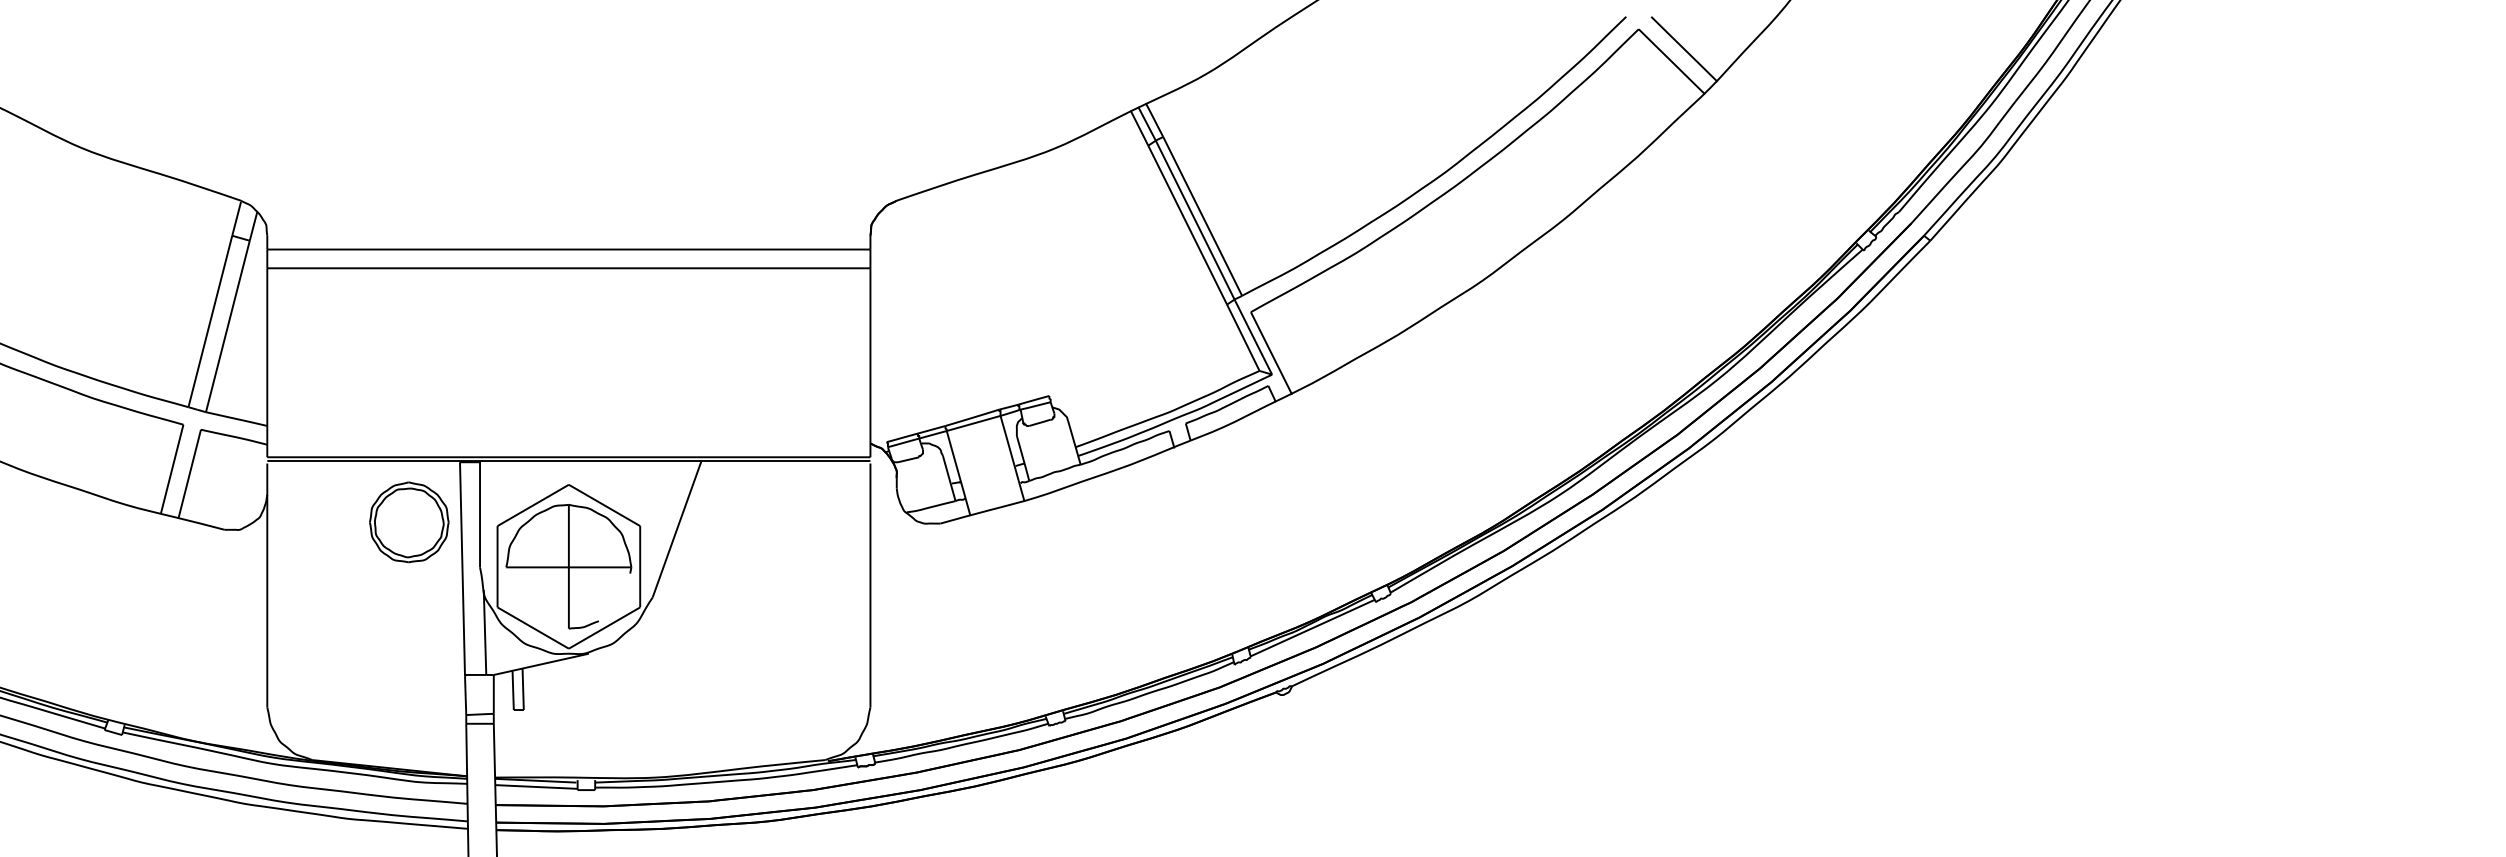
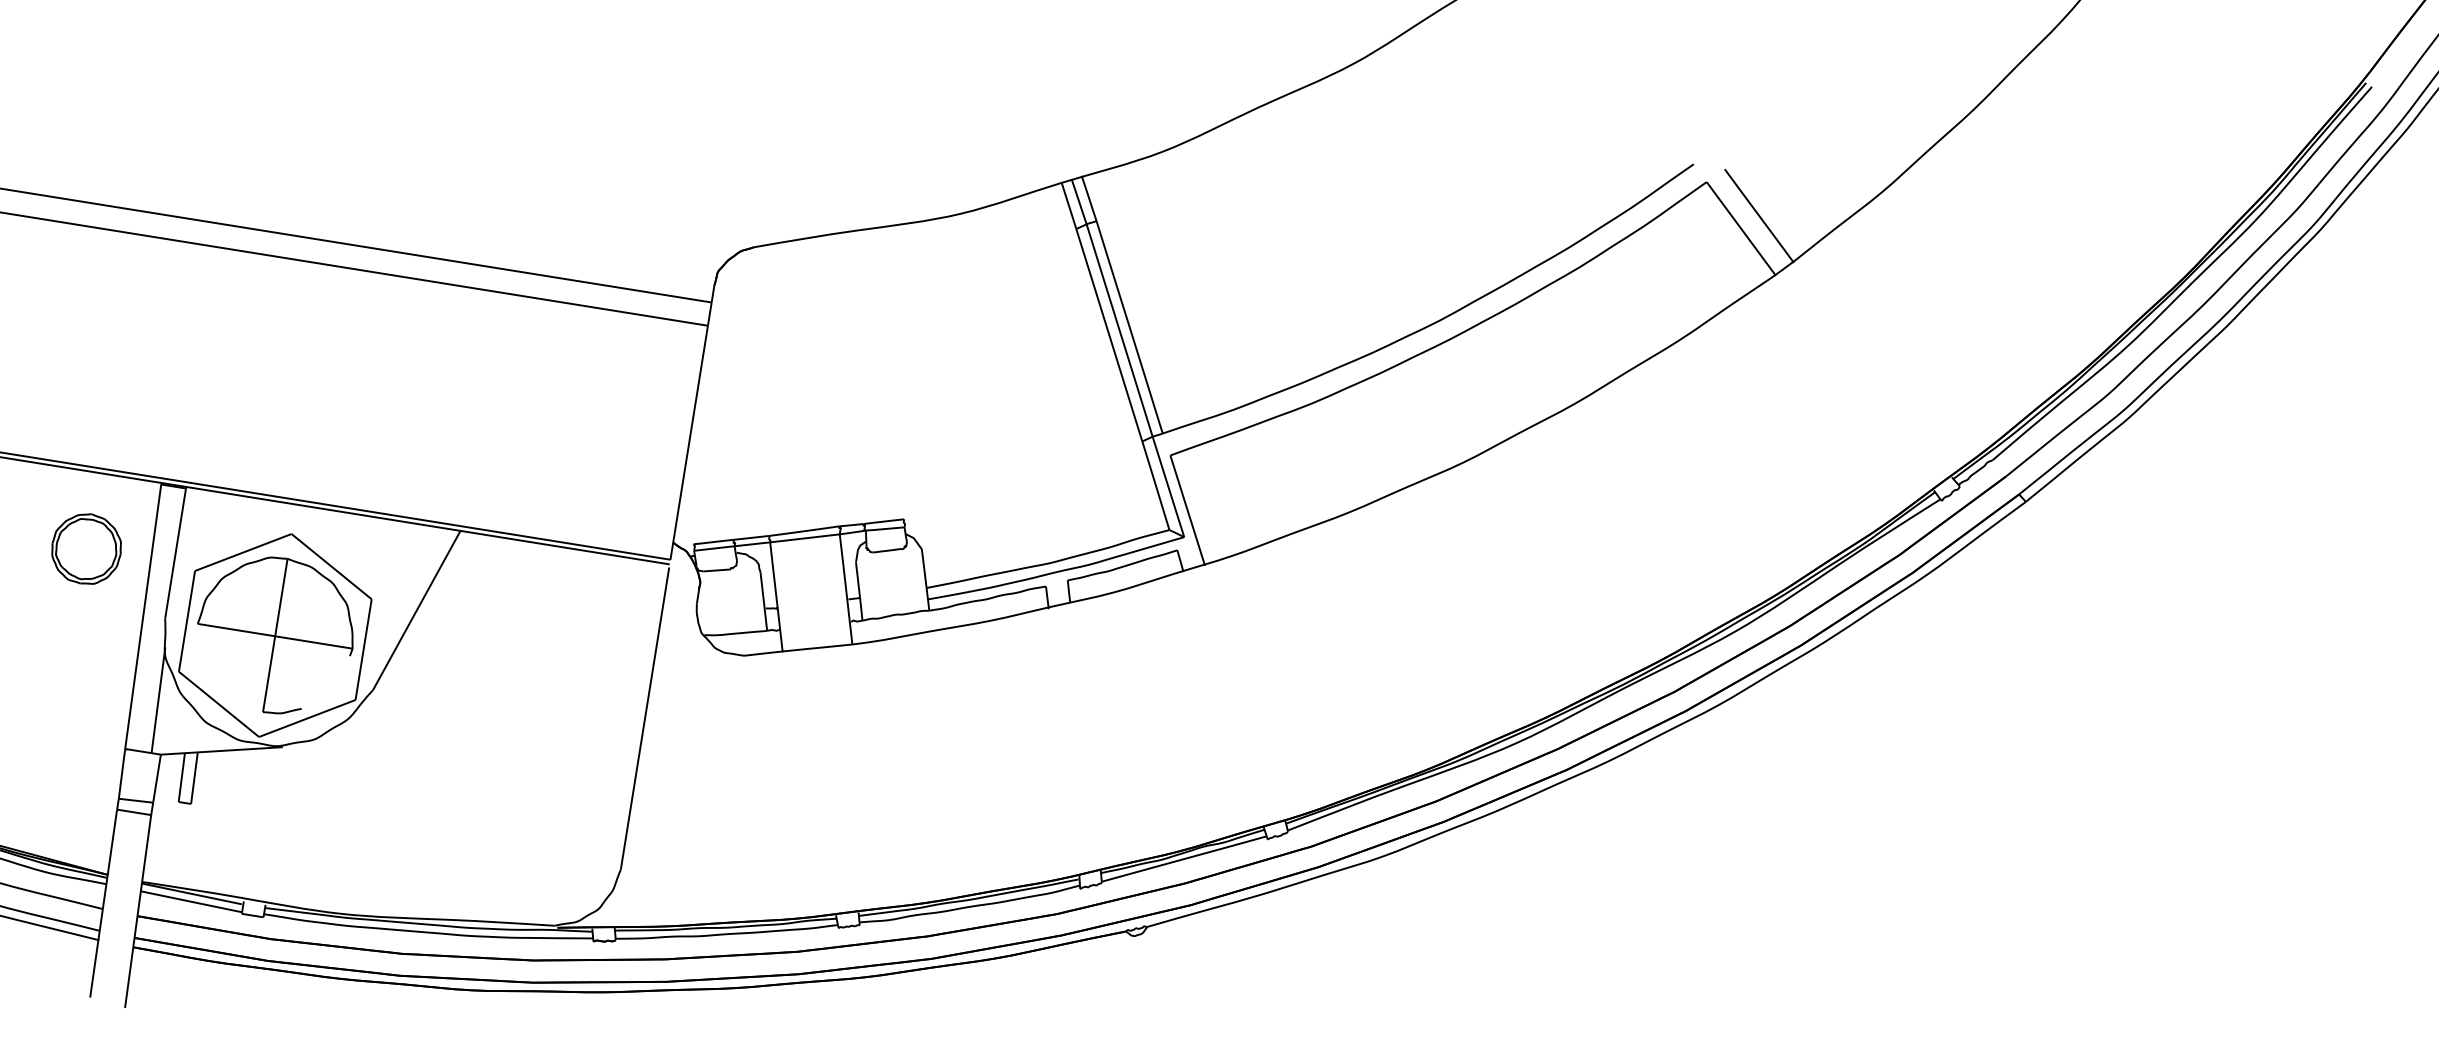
part: (409, 522) -> (86, 549), size x0.7

